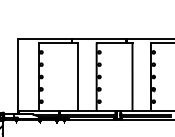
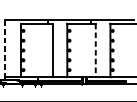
line: (17, 74) -> (4, 48), solid -> dashed
line: (132, 77) -> (95, 50), solid -> dashed

